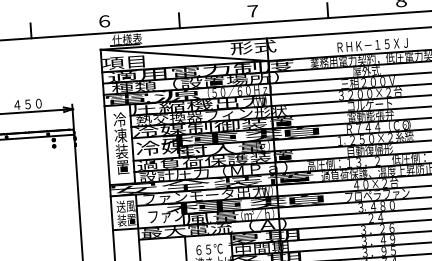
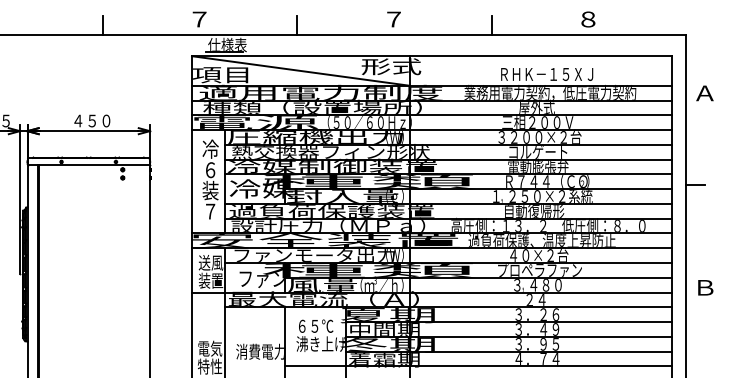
text: (104, 21) -> (199, 19), ６ -> ７
text: (120, 135) -> (210, 169), 凍 -> ６
text: (122, 167) -> (210, 211), 置 -> ７

